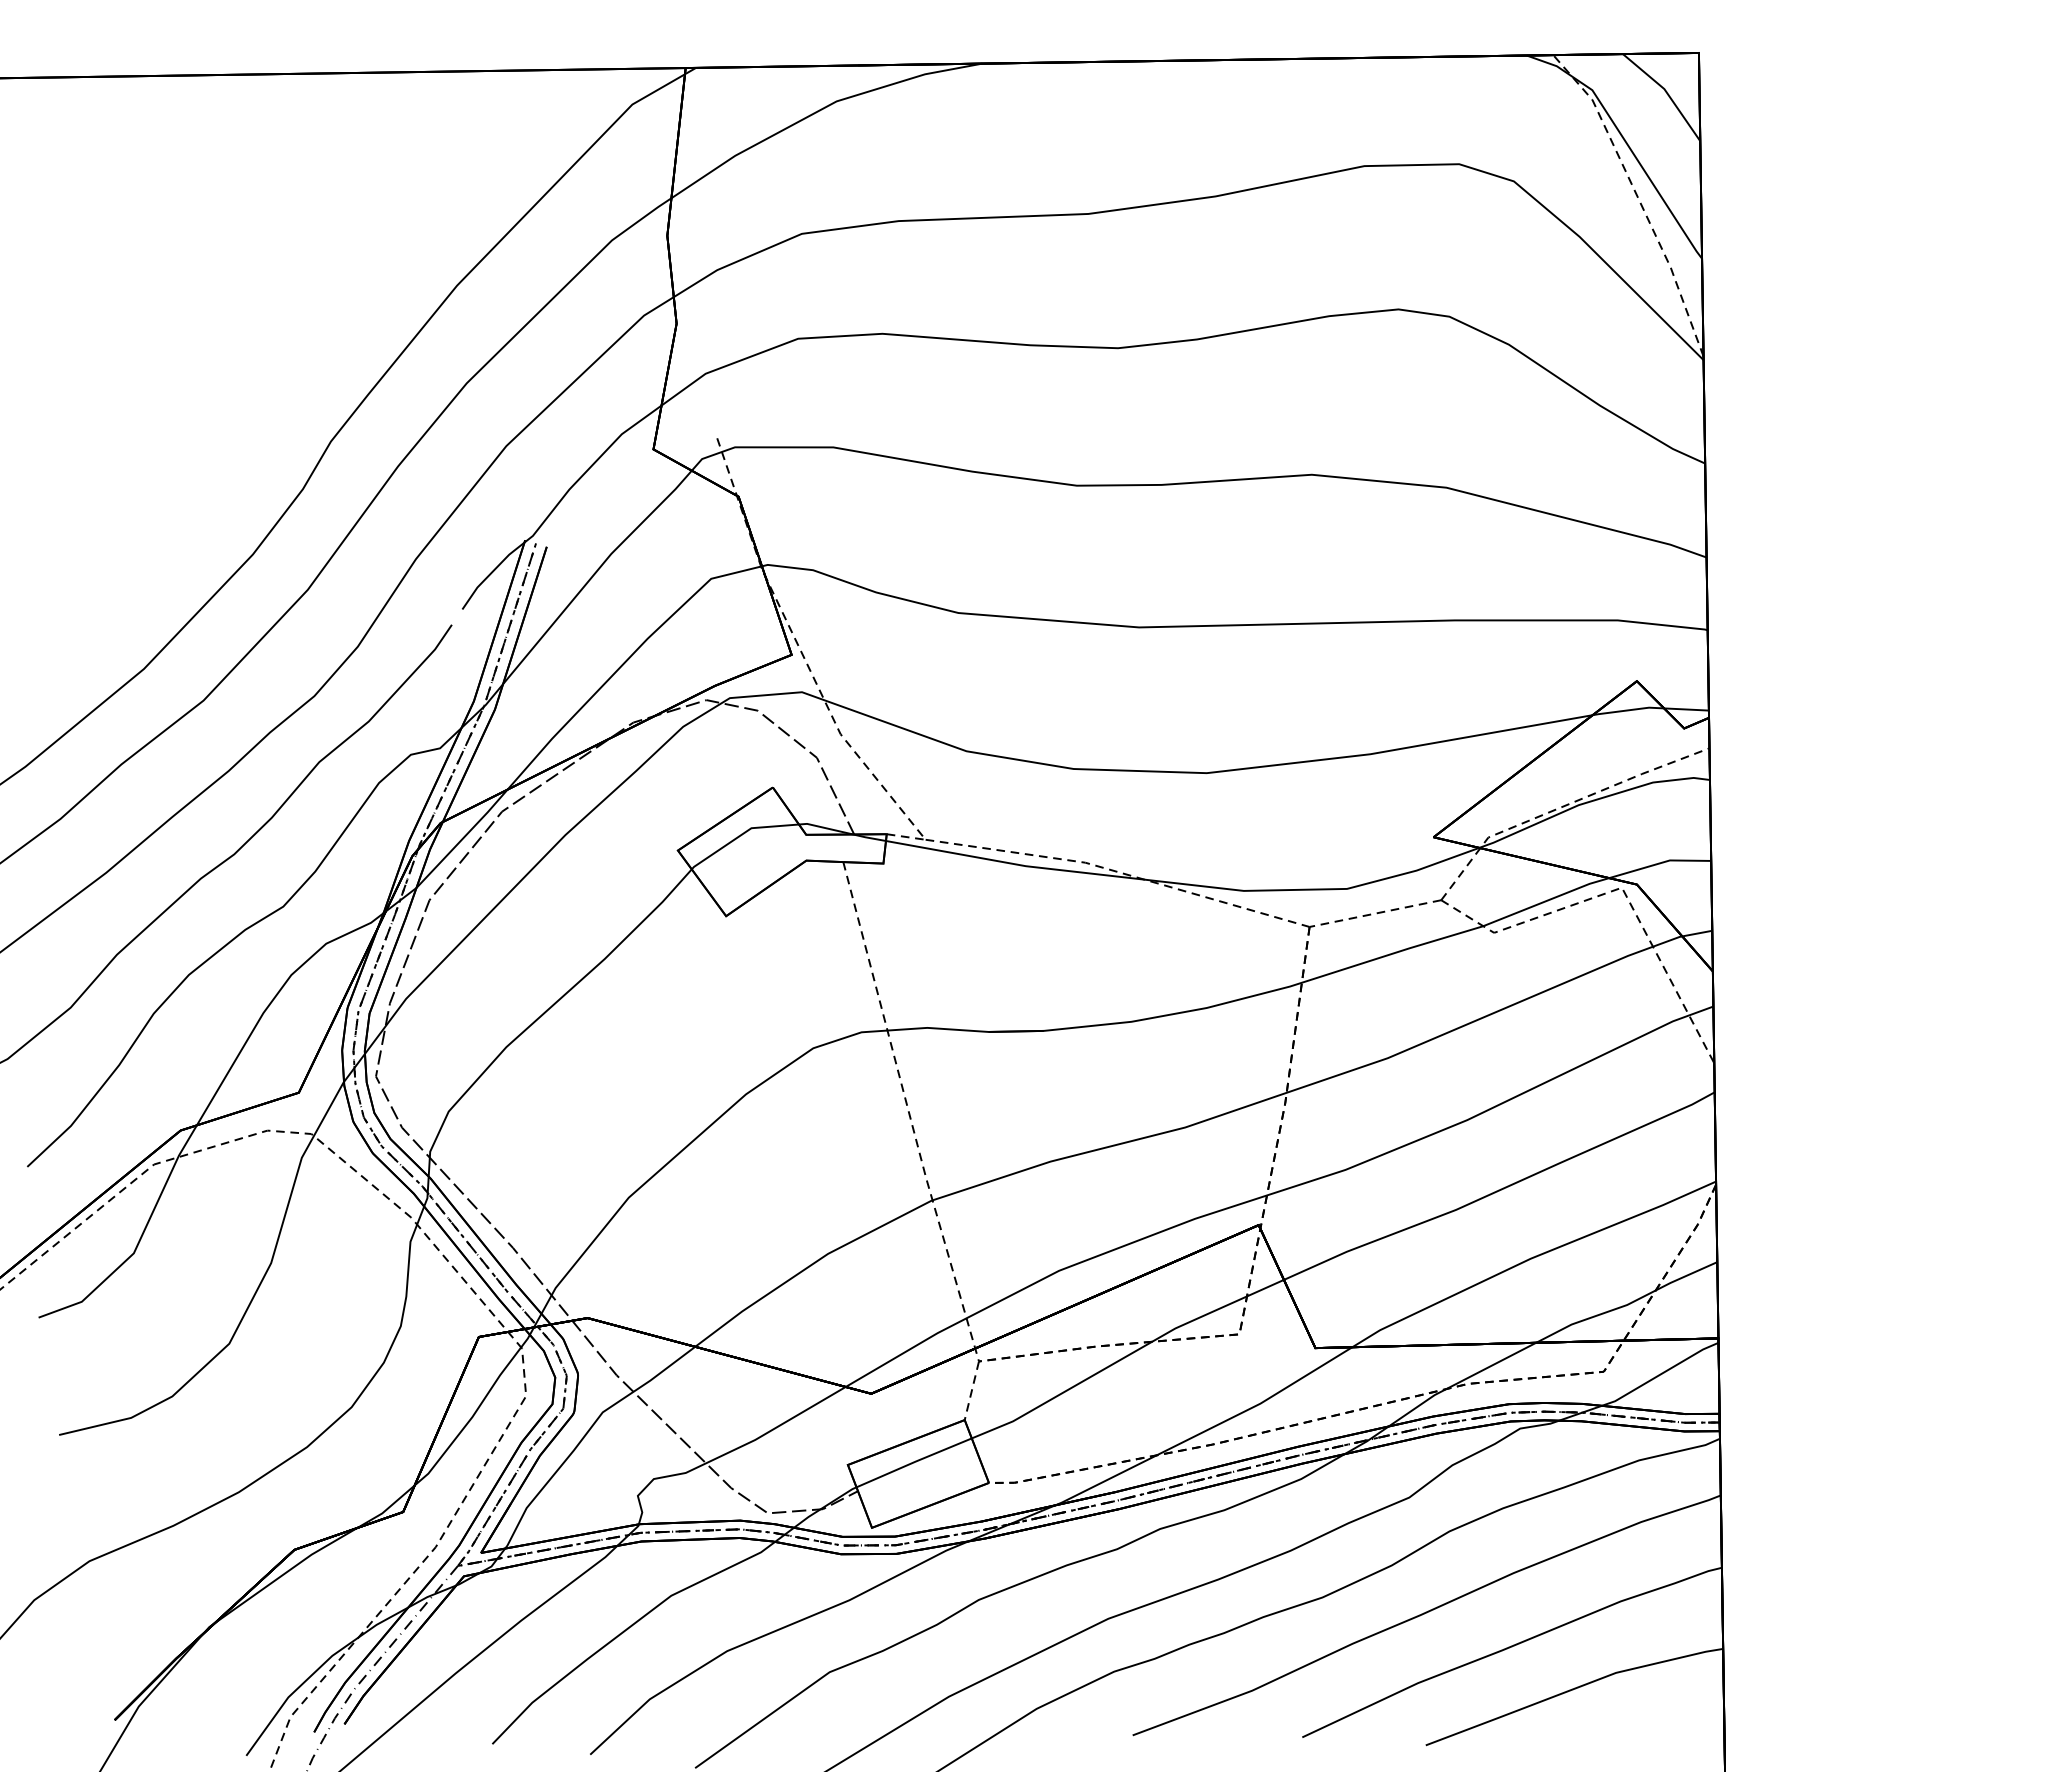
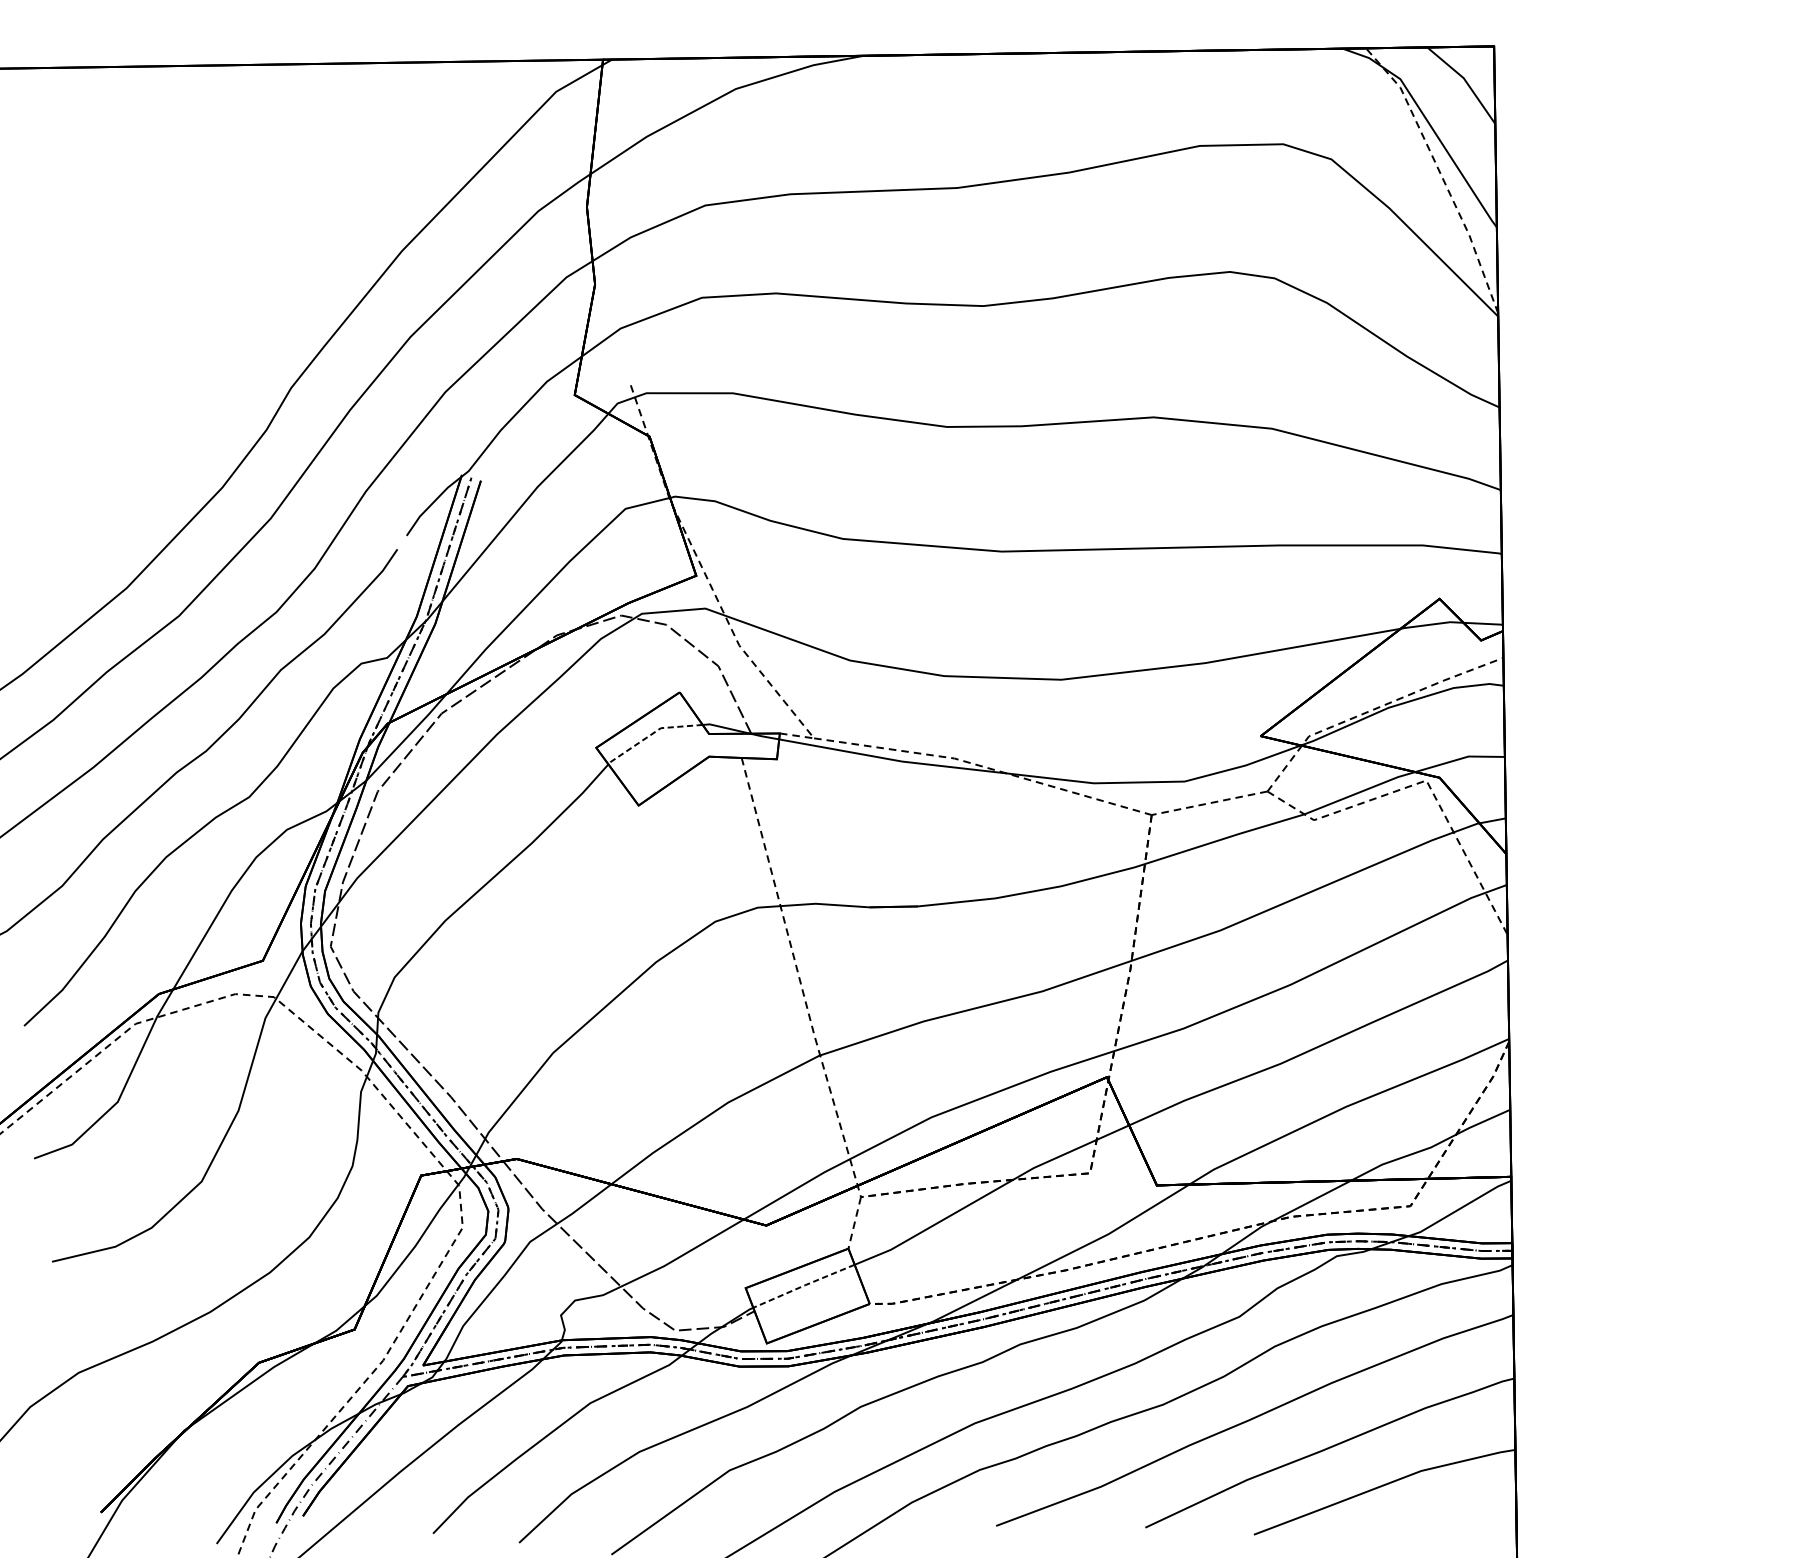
line: (740, 835) -> (651, 734), solid -> dashed
line: (913, 1462) -> (803, 1285), solid -> dashed

